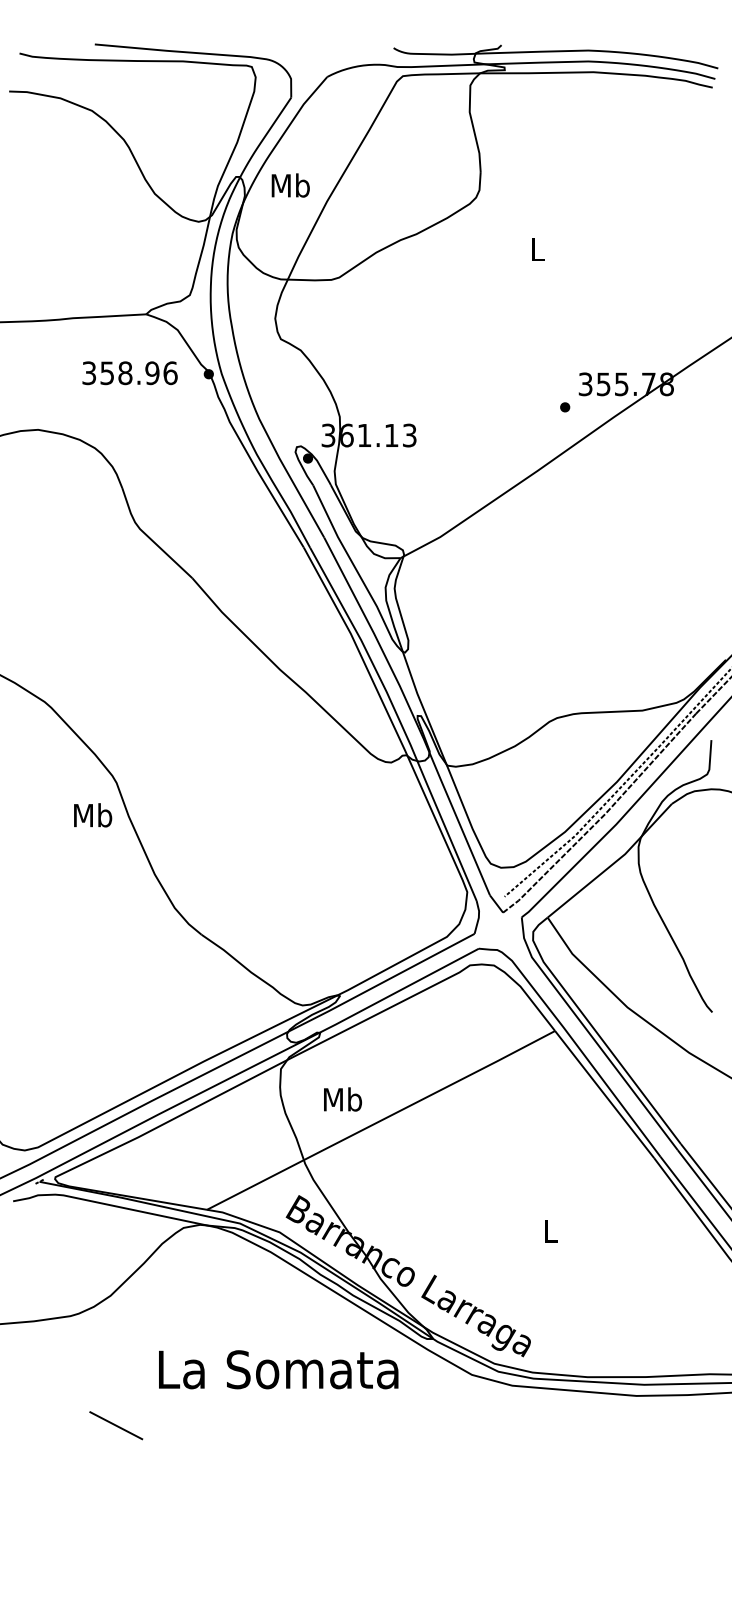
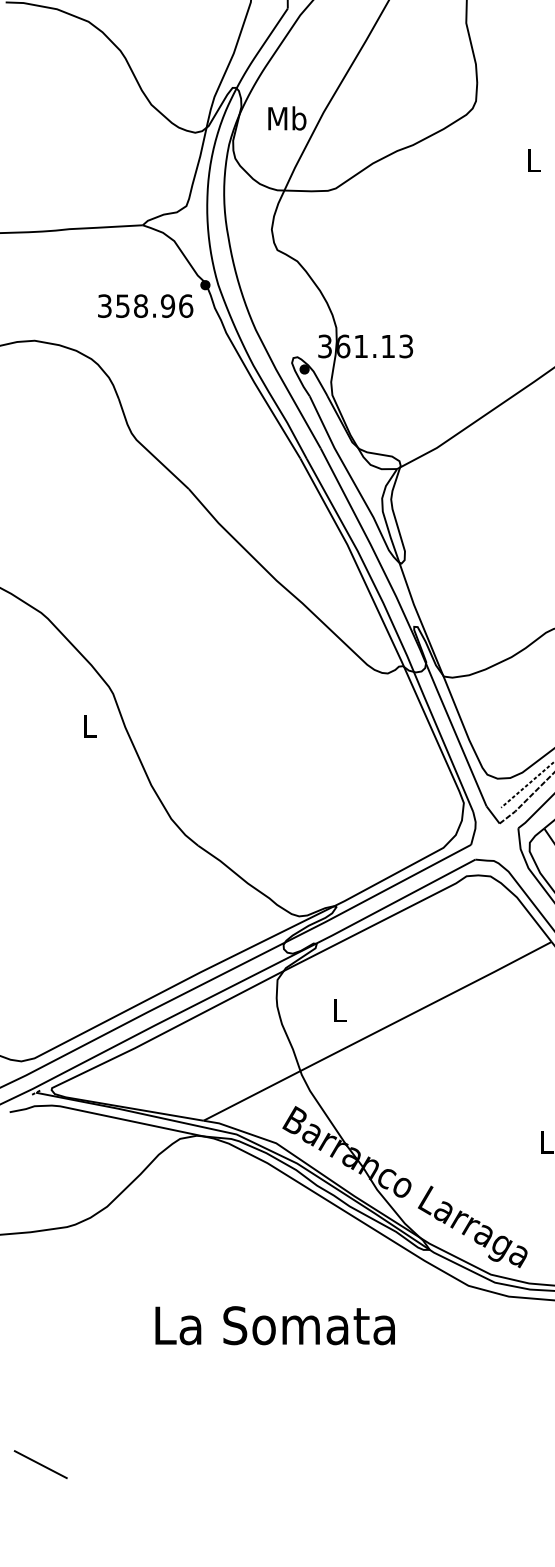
text: (290, 185) -> (287, 118), moved
text: (129, 373) -> (145, 306), moved
text: (93, 815) -> (90, 726), Mb -> L
text: (343, 1099) -> (340, 1010), Mb -> L
text: (278, 1369) -> (275, 1325), moved
line: (116, 1425) -> (41, 1464), moved

